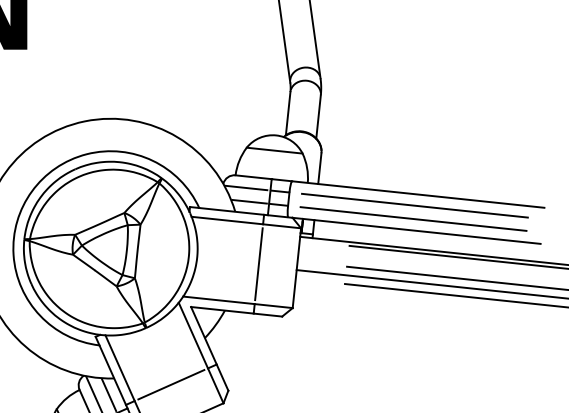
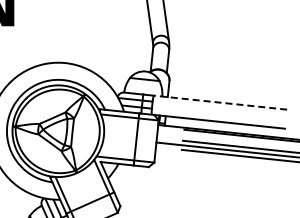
line: (418, 194) -> (220, 102), solid -> dashed
line: (414, 205) -> (218, 108), removed
line: (412, 218) -> (217, 115), removed

